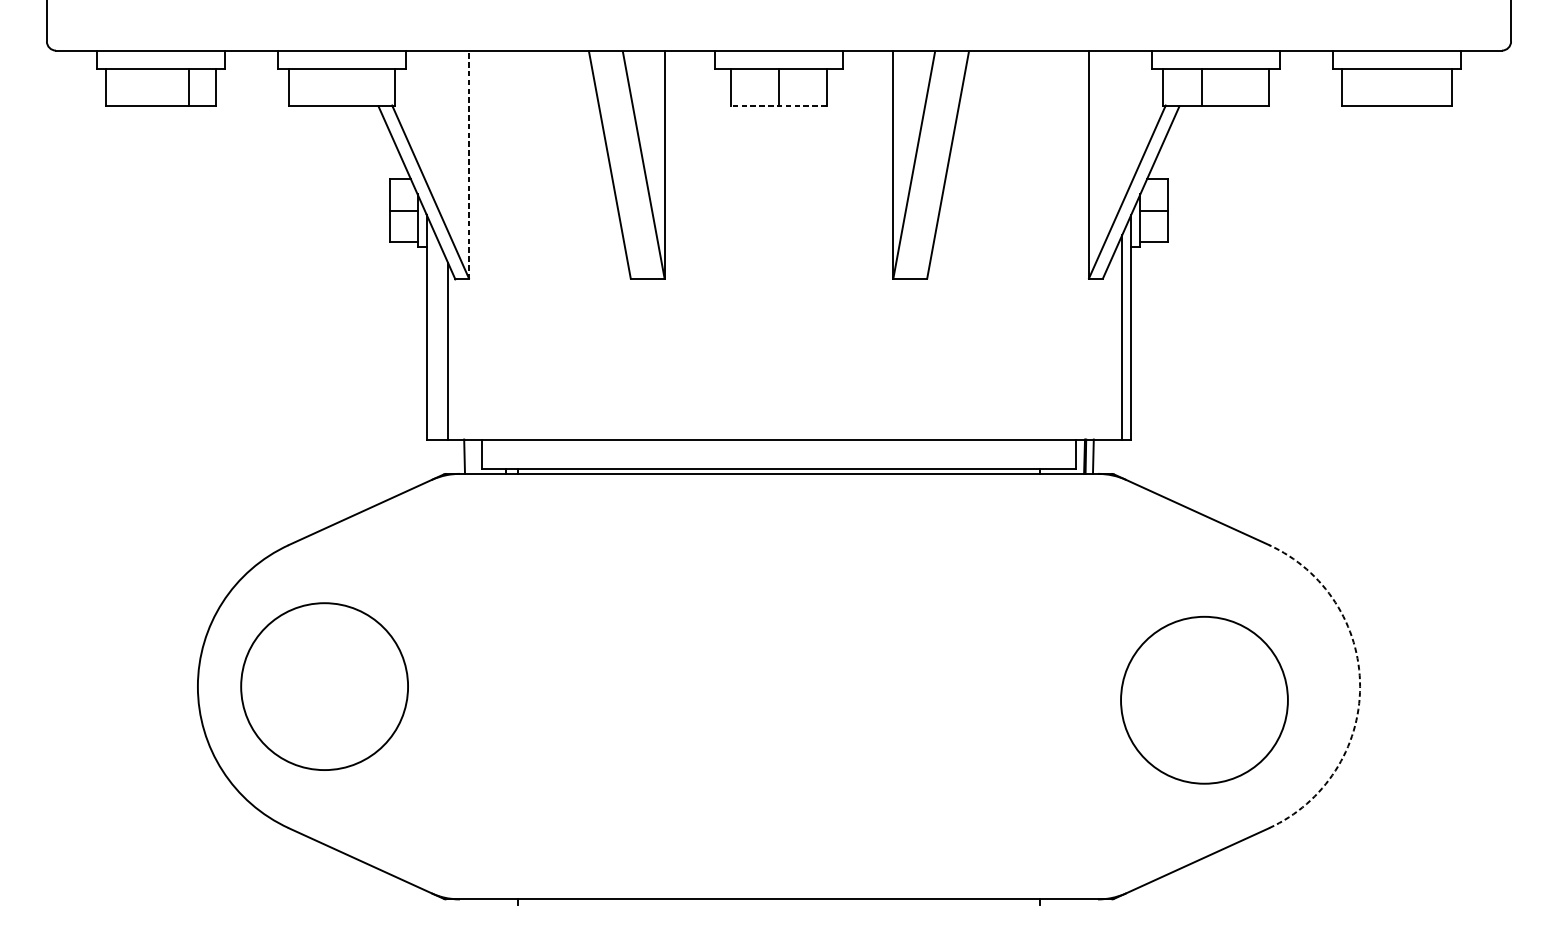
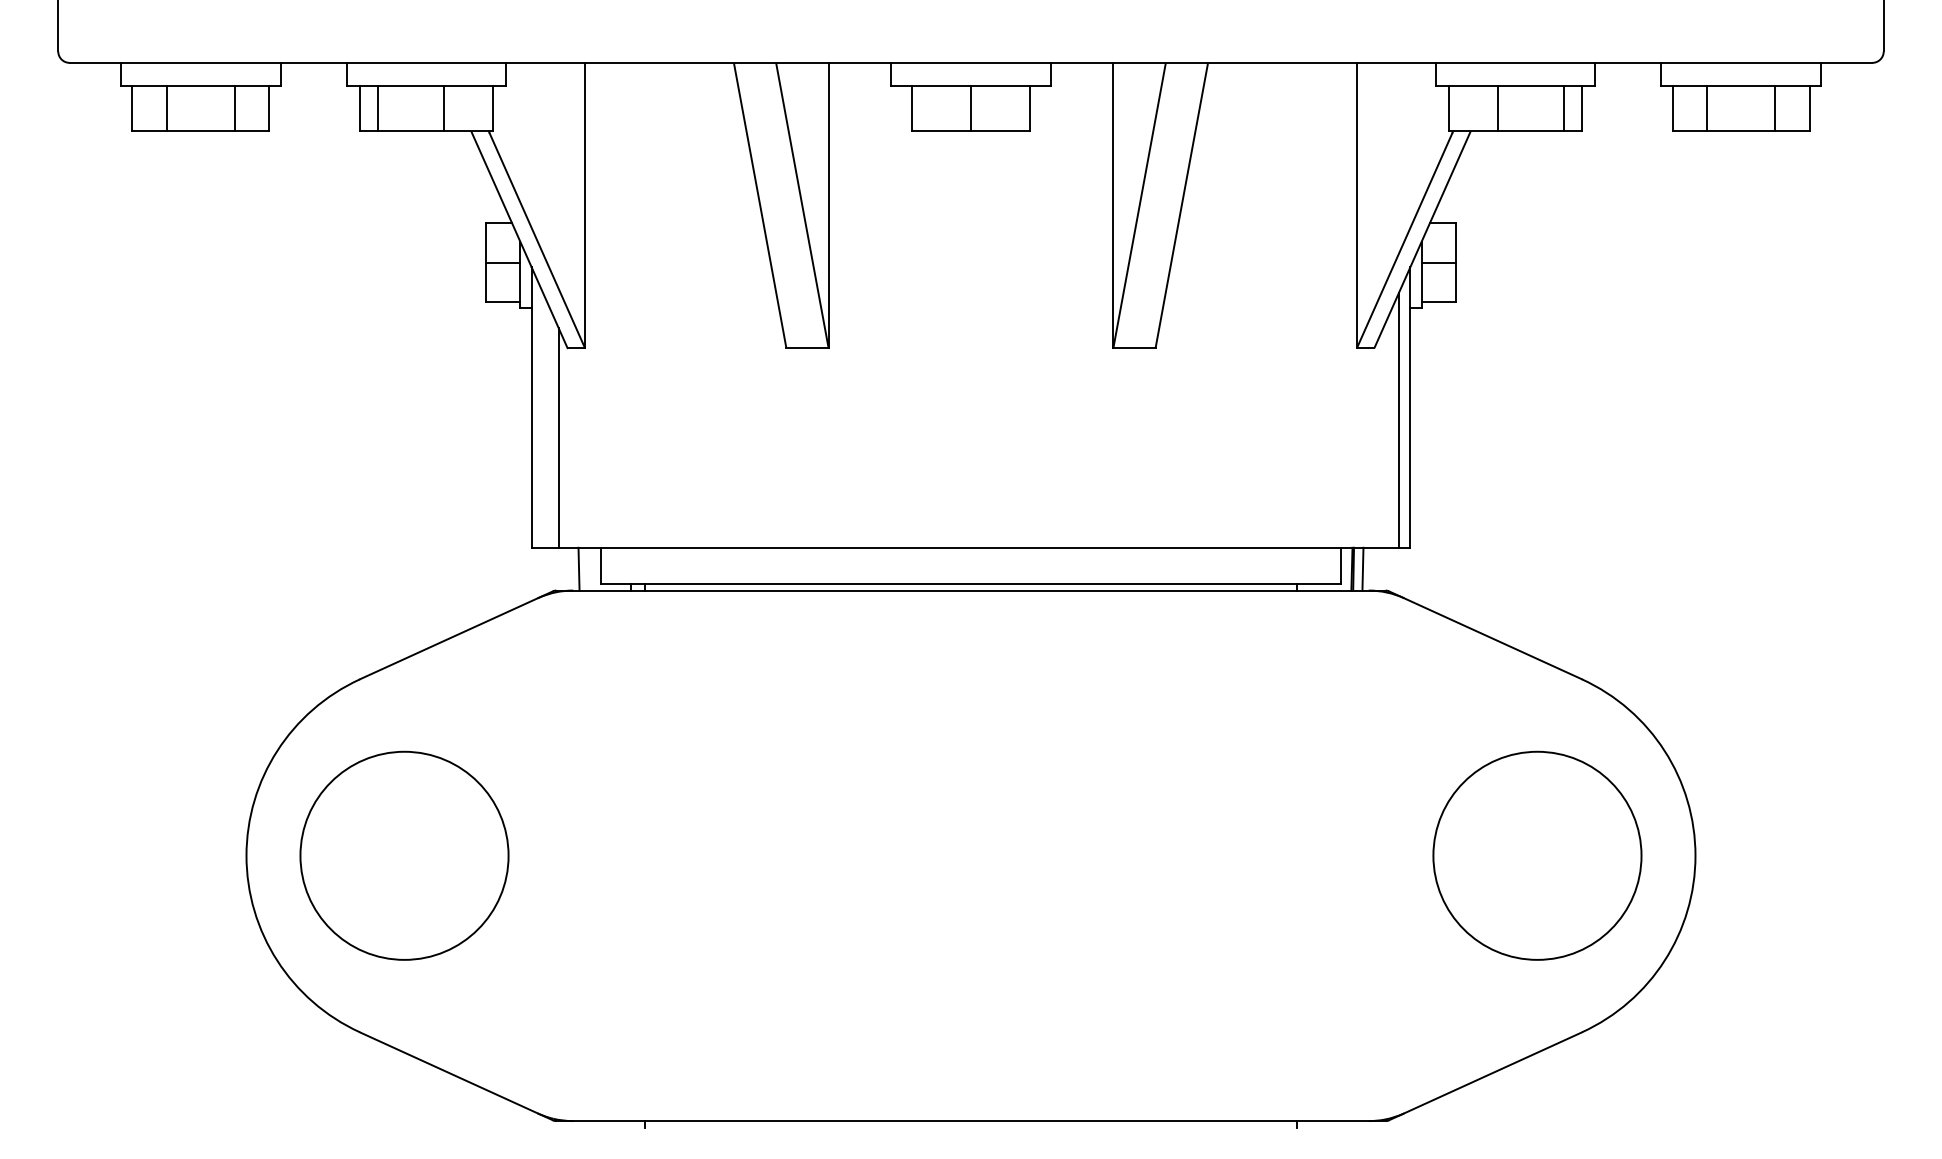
line: (133, 87) -> (166, 108), added
line: (303, 87) -> (378, 108), added
line: (356, 87) -> (444, 108), added
line: (1254, 87) -> (1563, 108), added
line: (1368, 87) -> (1706, 108), added
line: (1424, 87) -> (1775, 108), added
line: (778, 105) -> (970, 131), dashed -> solid
line: (469, 165) -> (585, 205), dashed -> solid
arc: (1360, 686) -> (1695, 855), dashed -> solid
circle: (1204, 700) -> (1537, 855), moved

